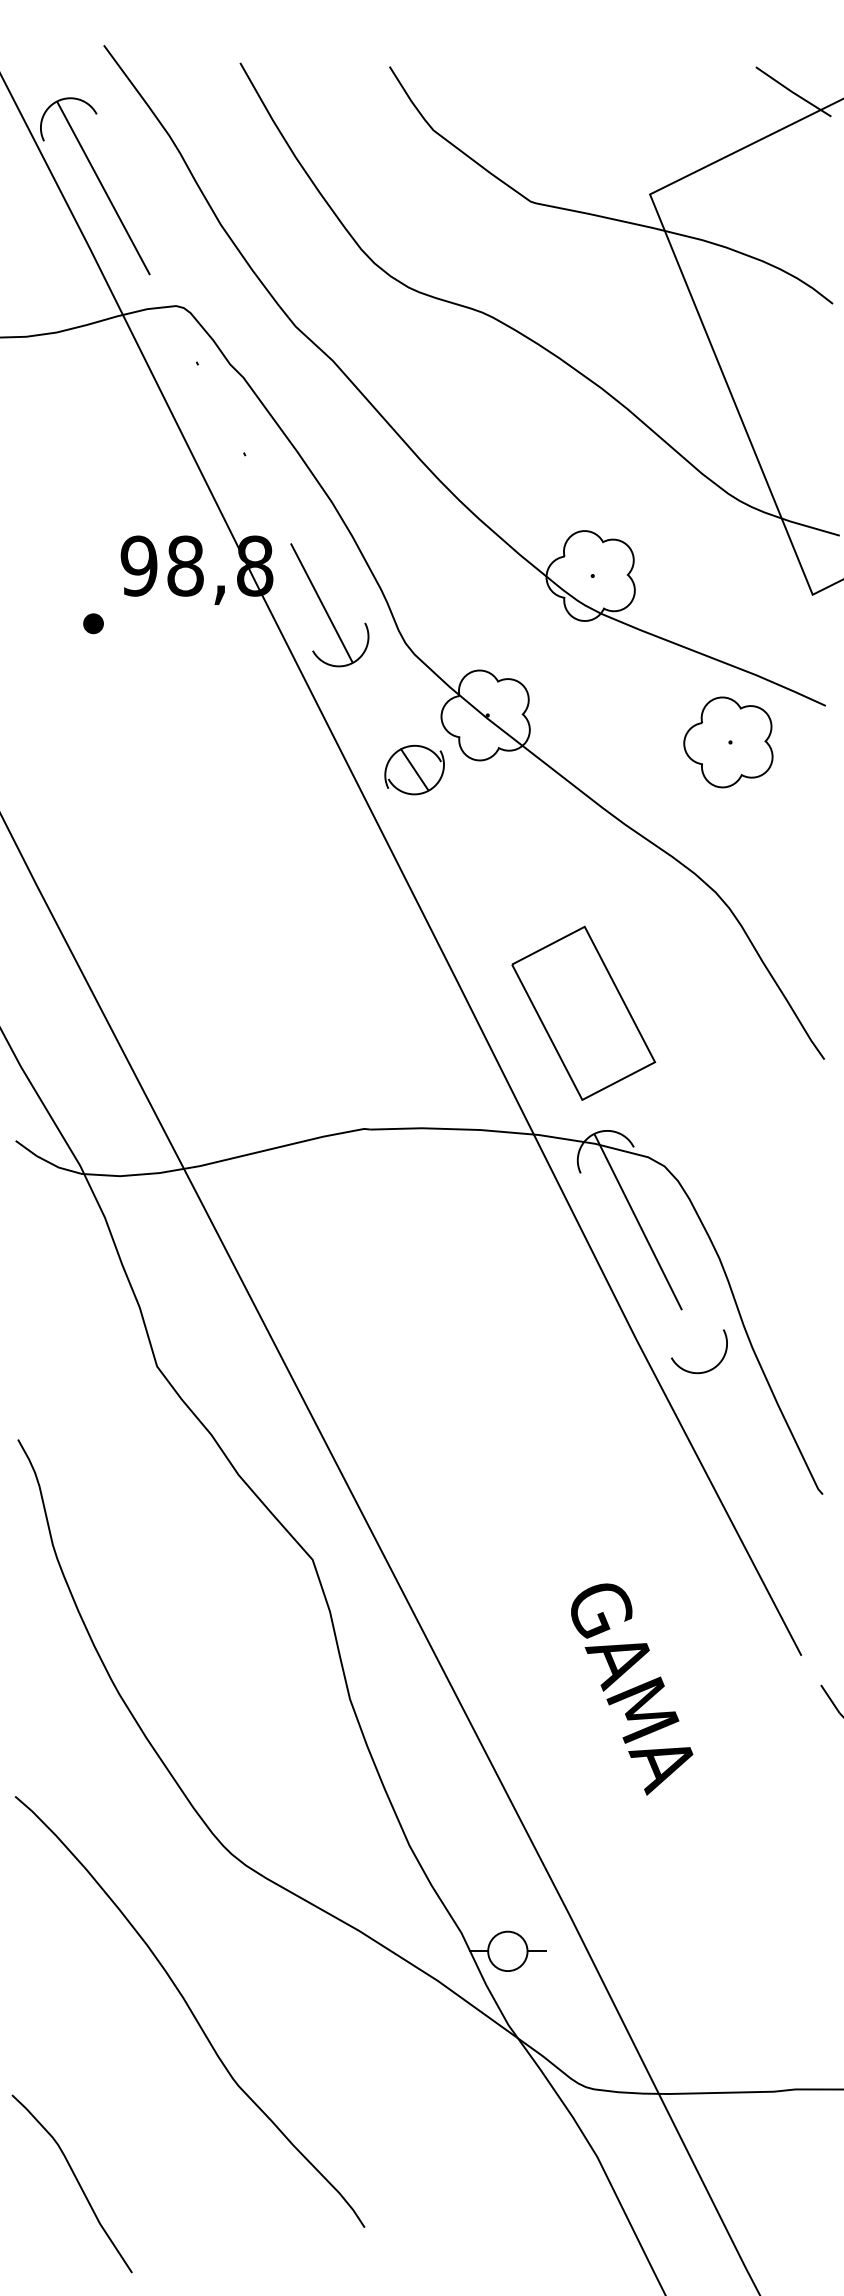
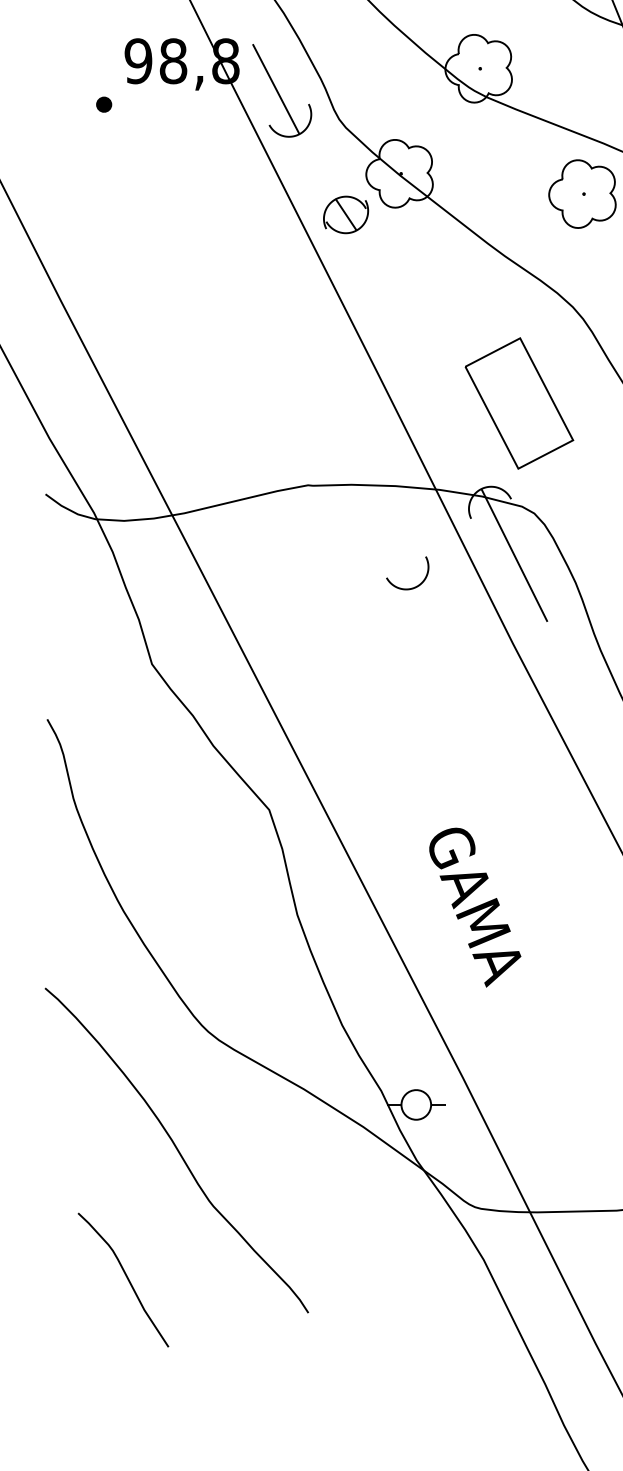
part: (583, 1012) -> (519, 402), moved
curve: (702, 1371) -> (409, 588), moved
text: (632, 1689) -> (475, 907), moved
curve: (76, 2181) -> (126, 1278), moved

